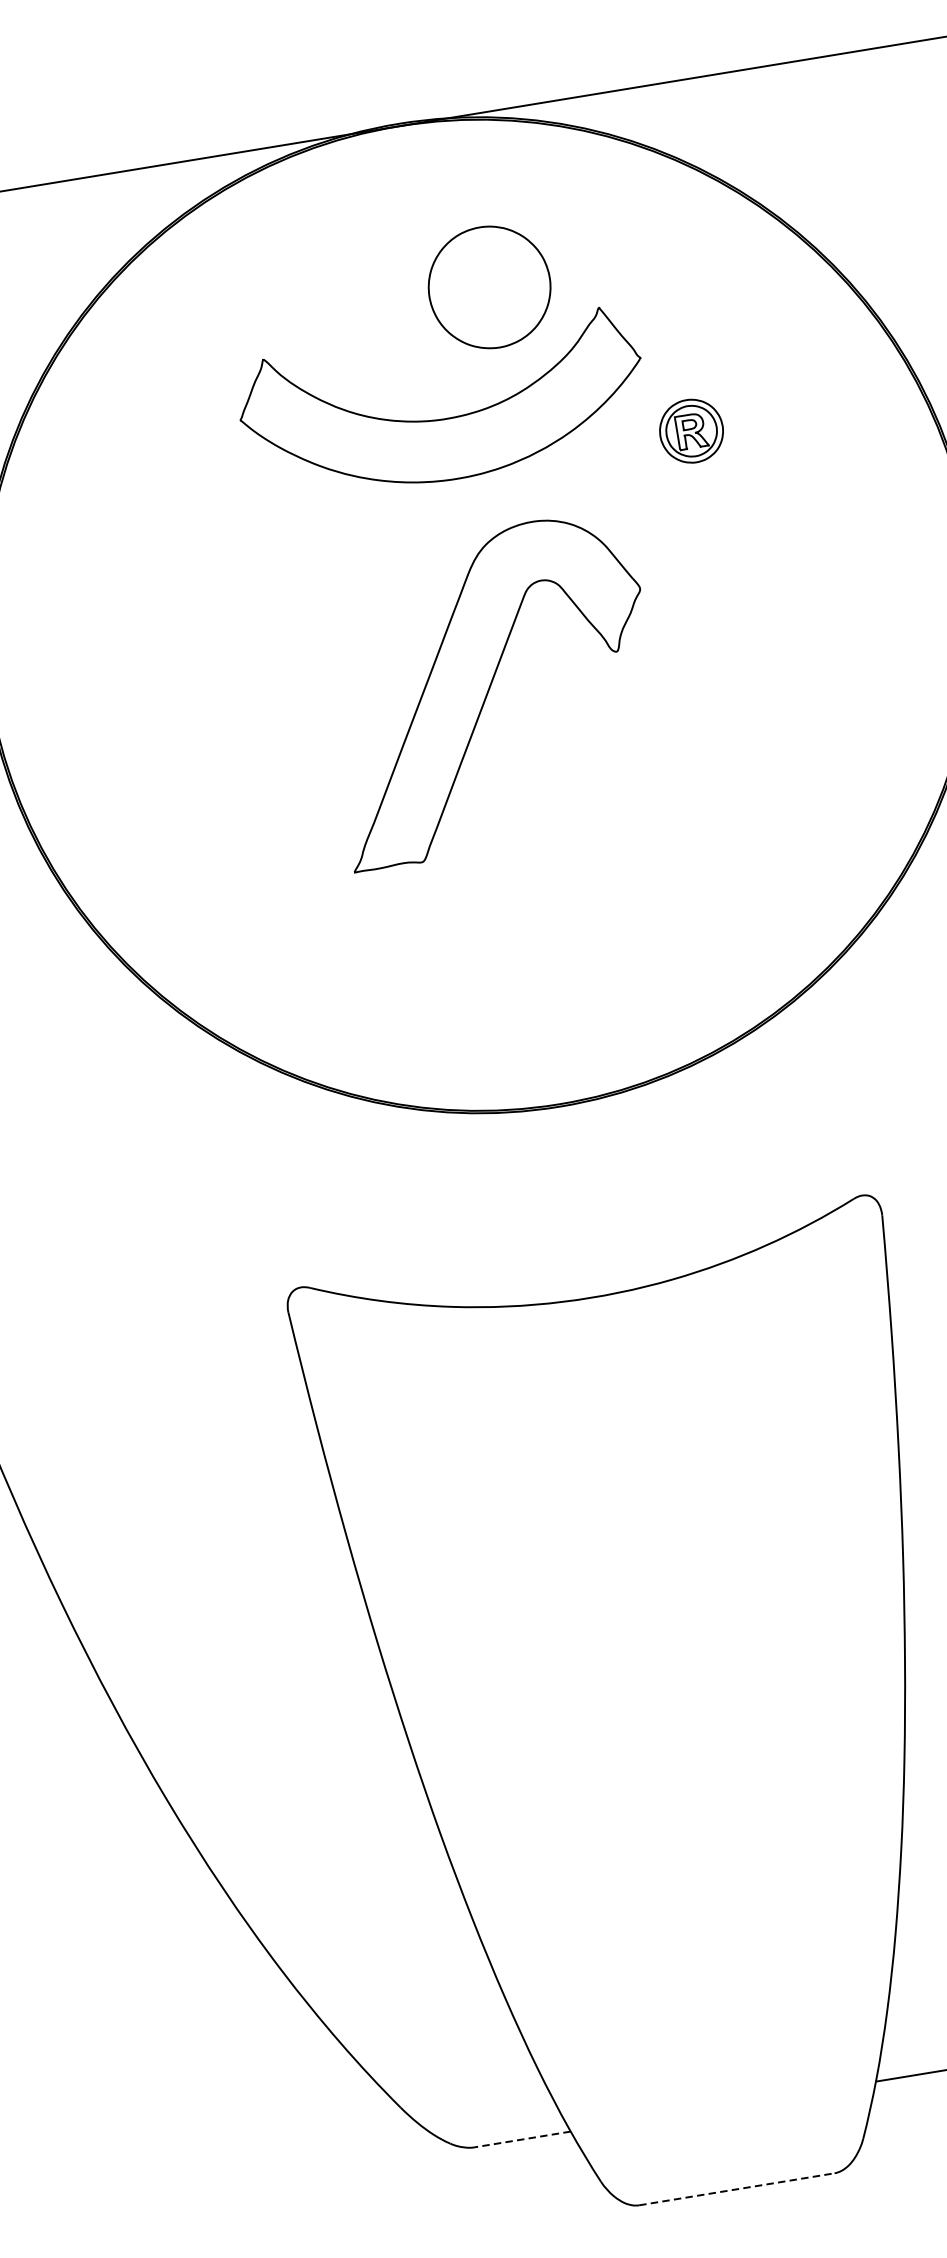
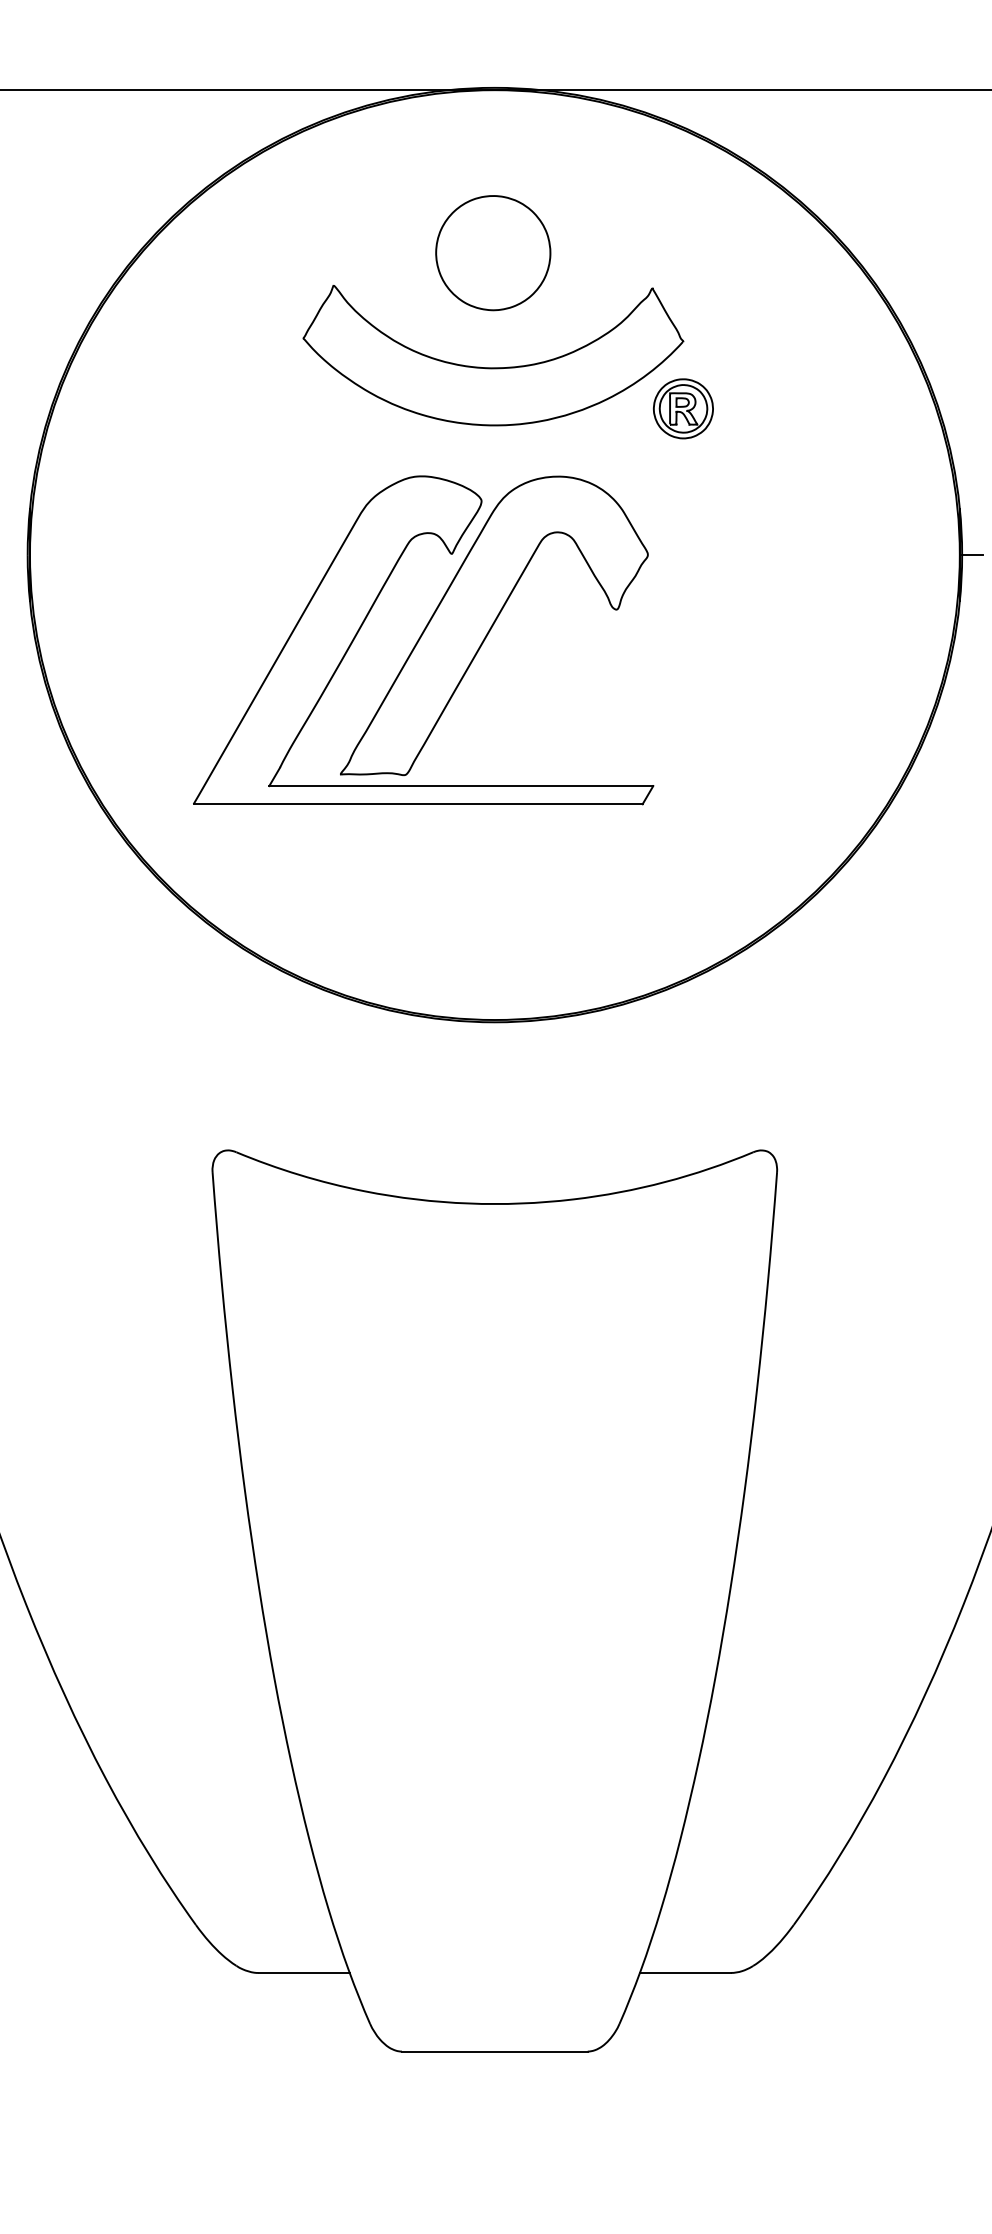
part: (489, 287) -> (493, 253), moved
part: (691, 430) -> (683, 408), moved
part: (359, 692) -> (372, 608), added
line: (522, 2139) -> (303, 1972), dashed -> solid
line: (736, 2189) -> (494, 2051), dashed -> solid

